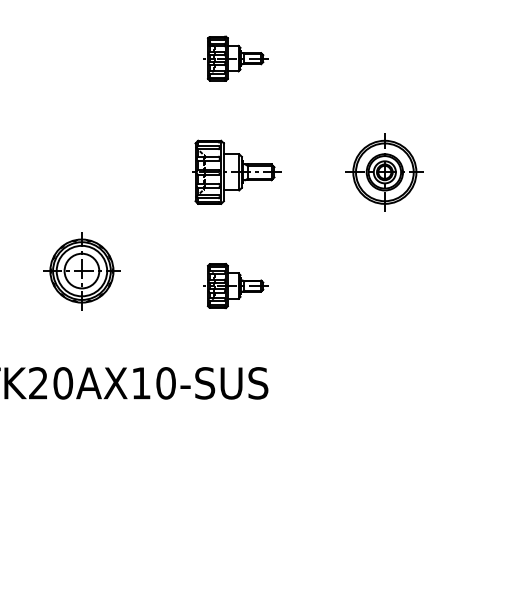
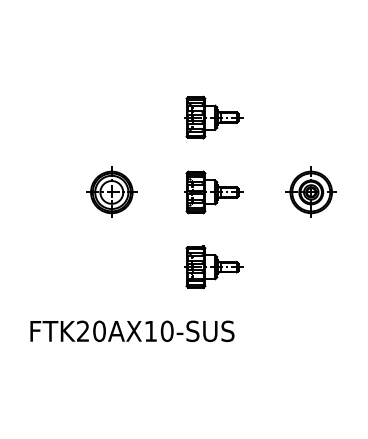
part: (236, 58) -> (213, 117), size x1.43
part: (81, 269) -> (111, 191), moved
part: (236, 286) -> (213, 267), size x1.43

